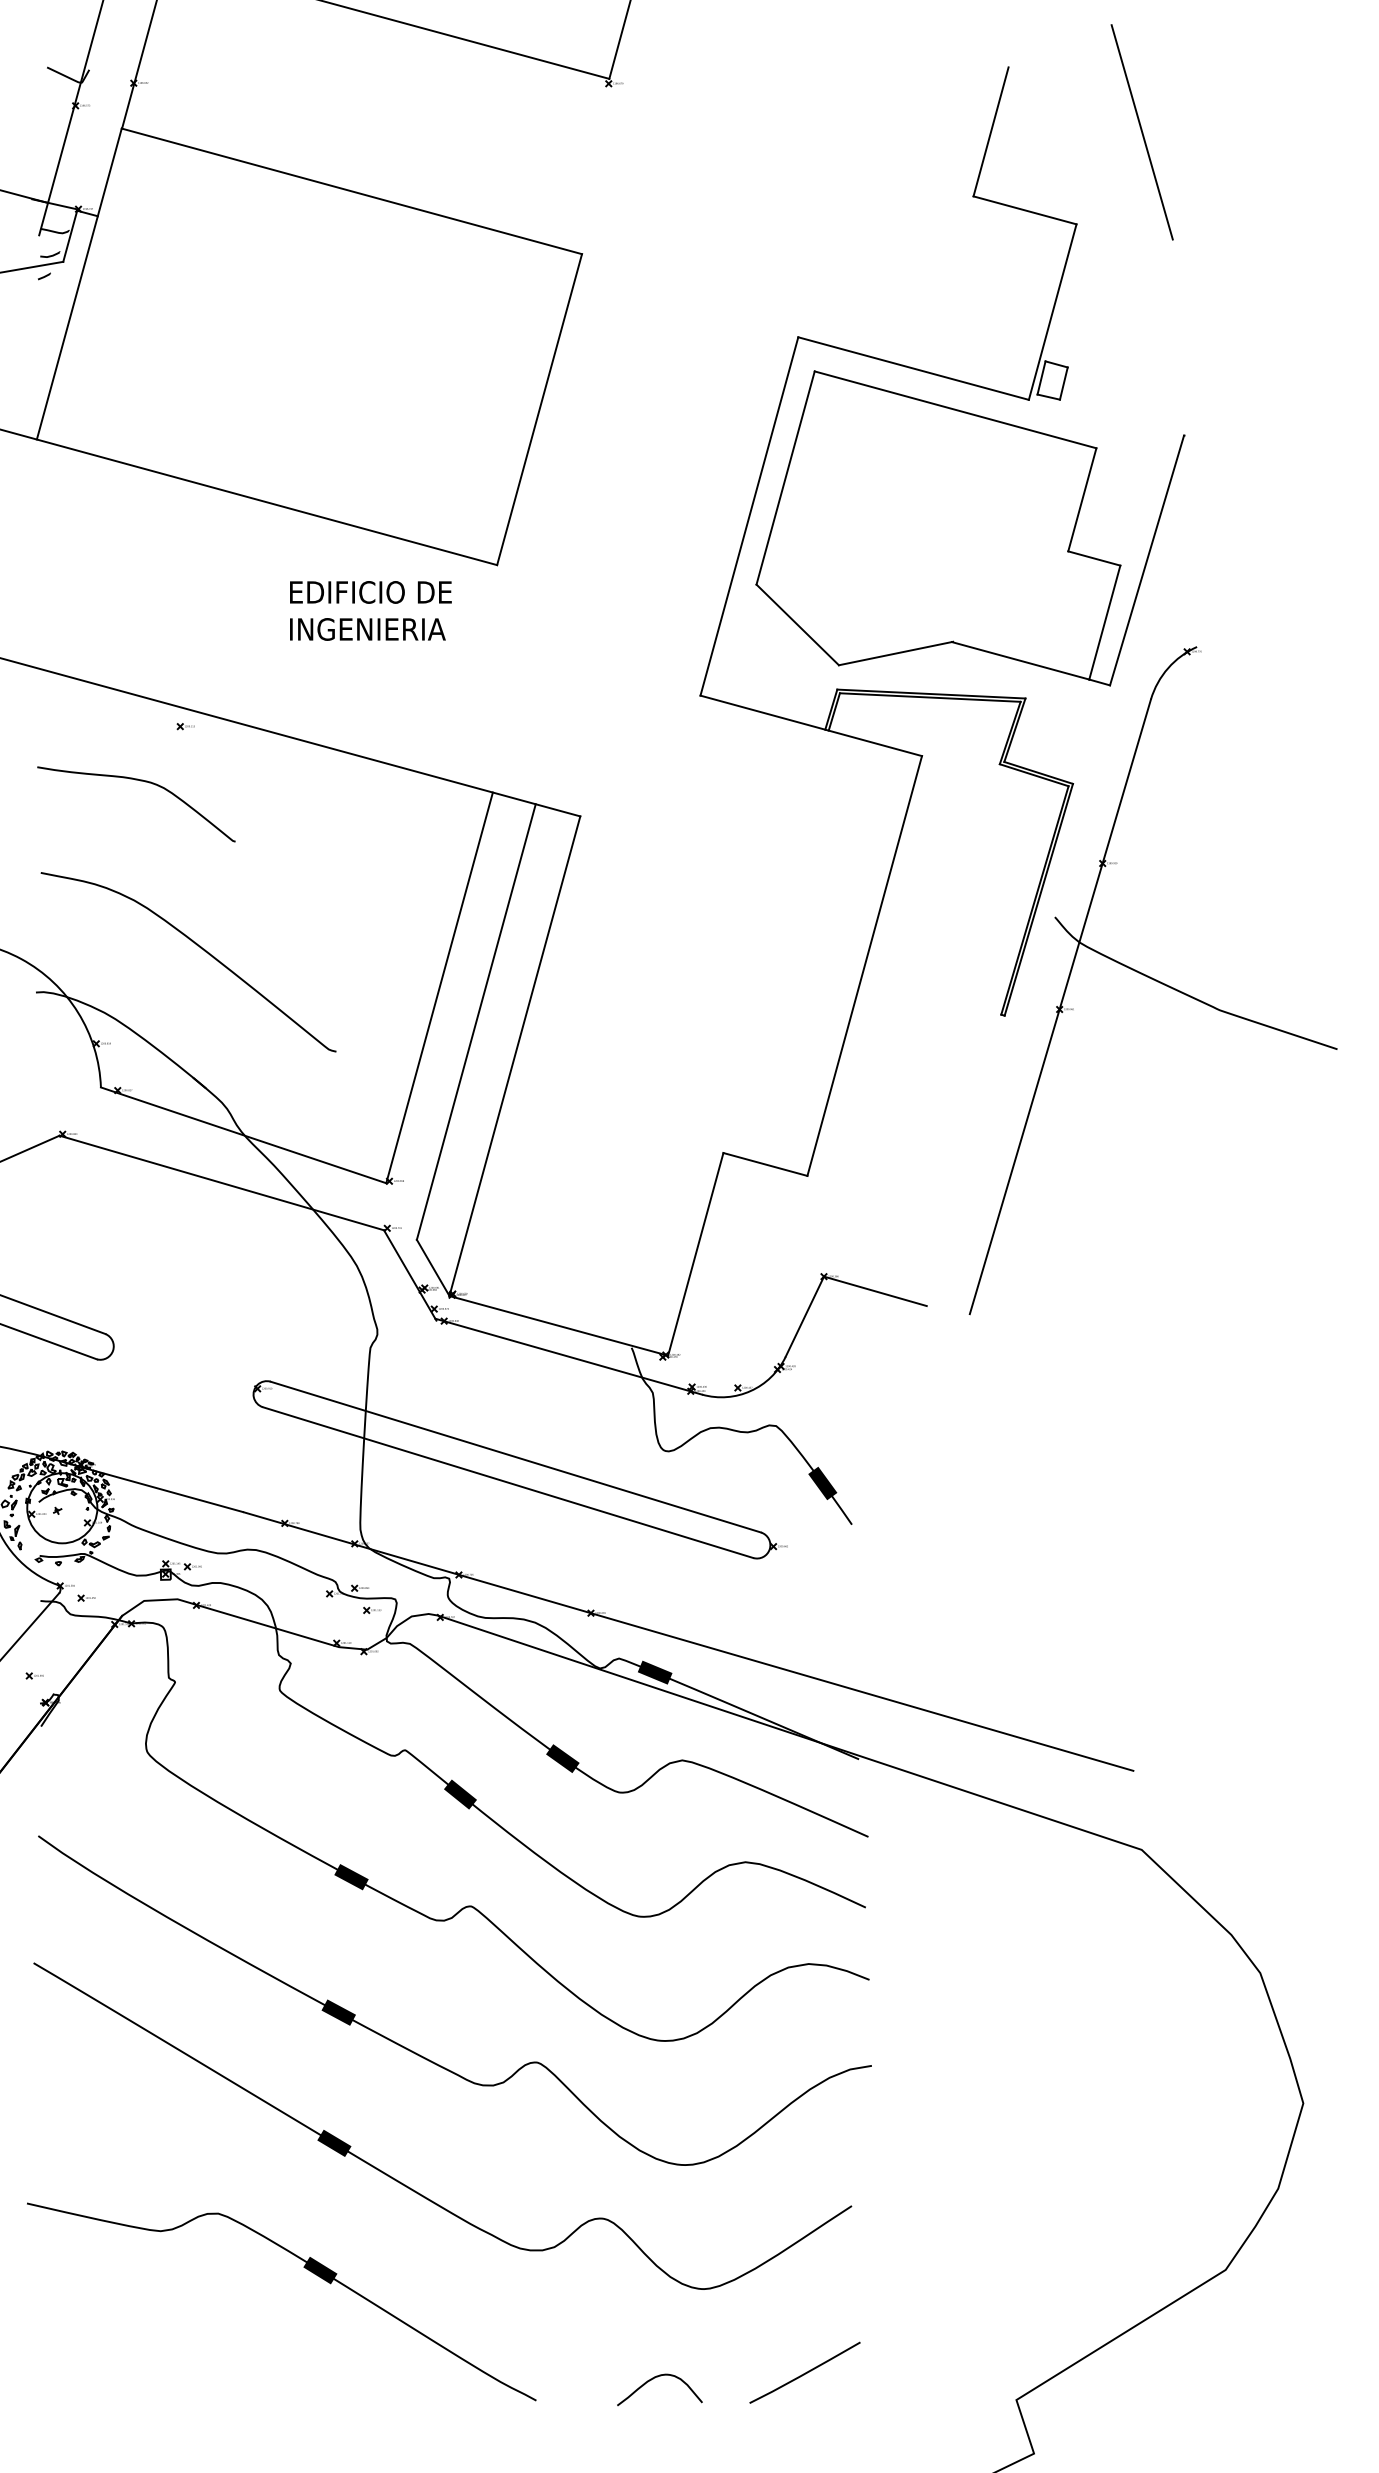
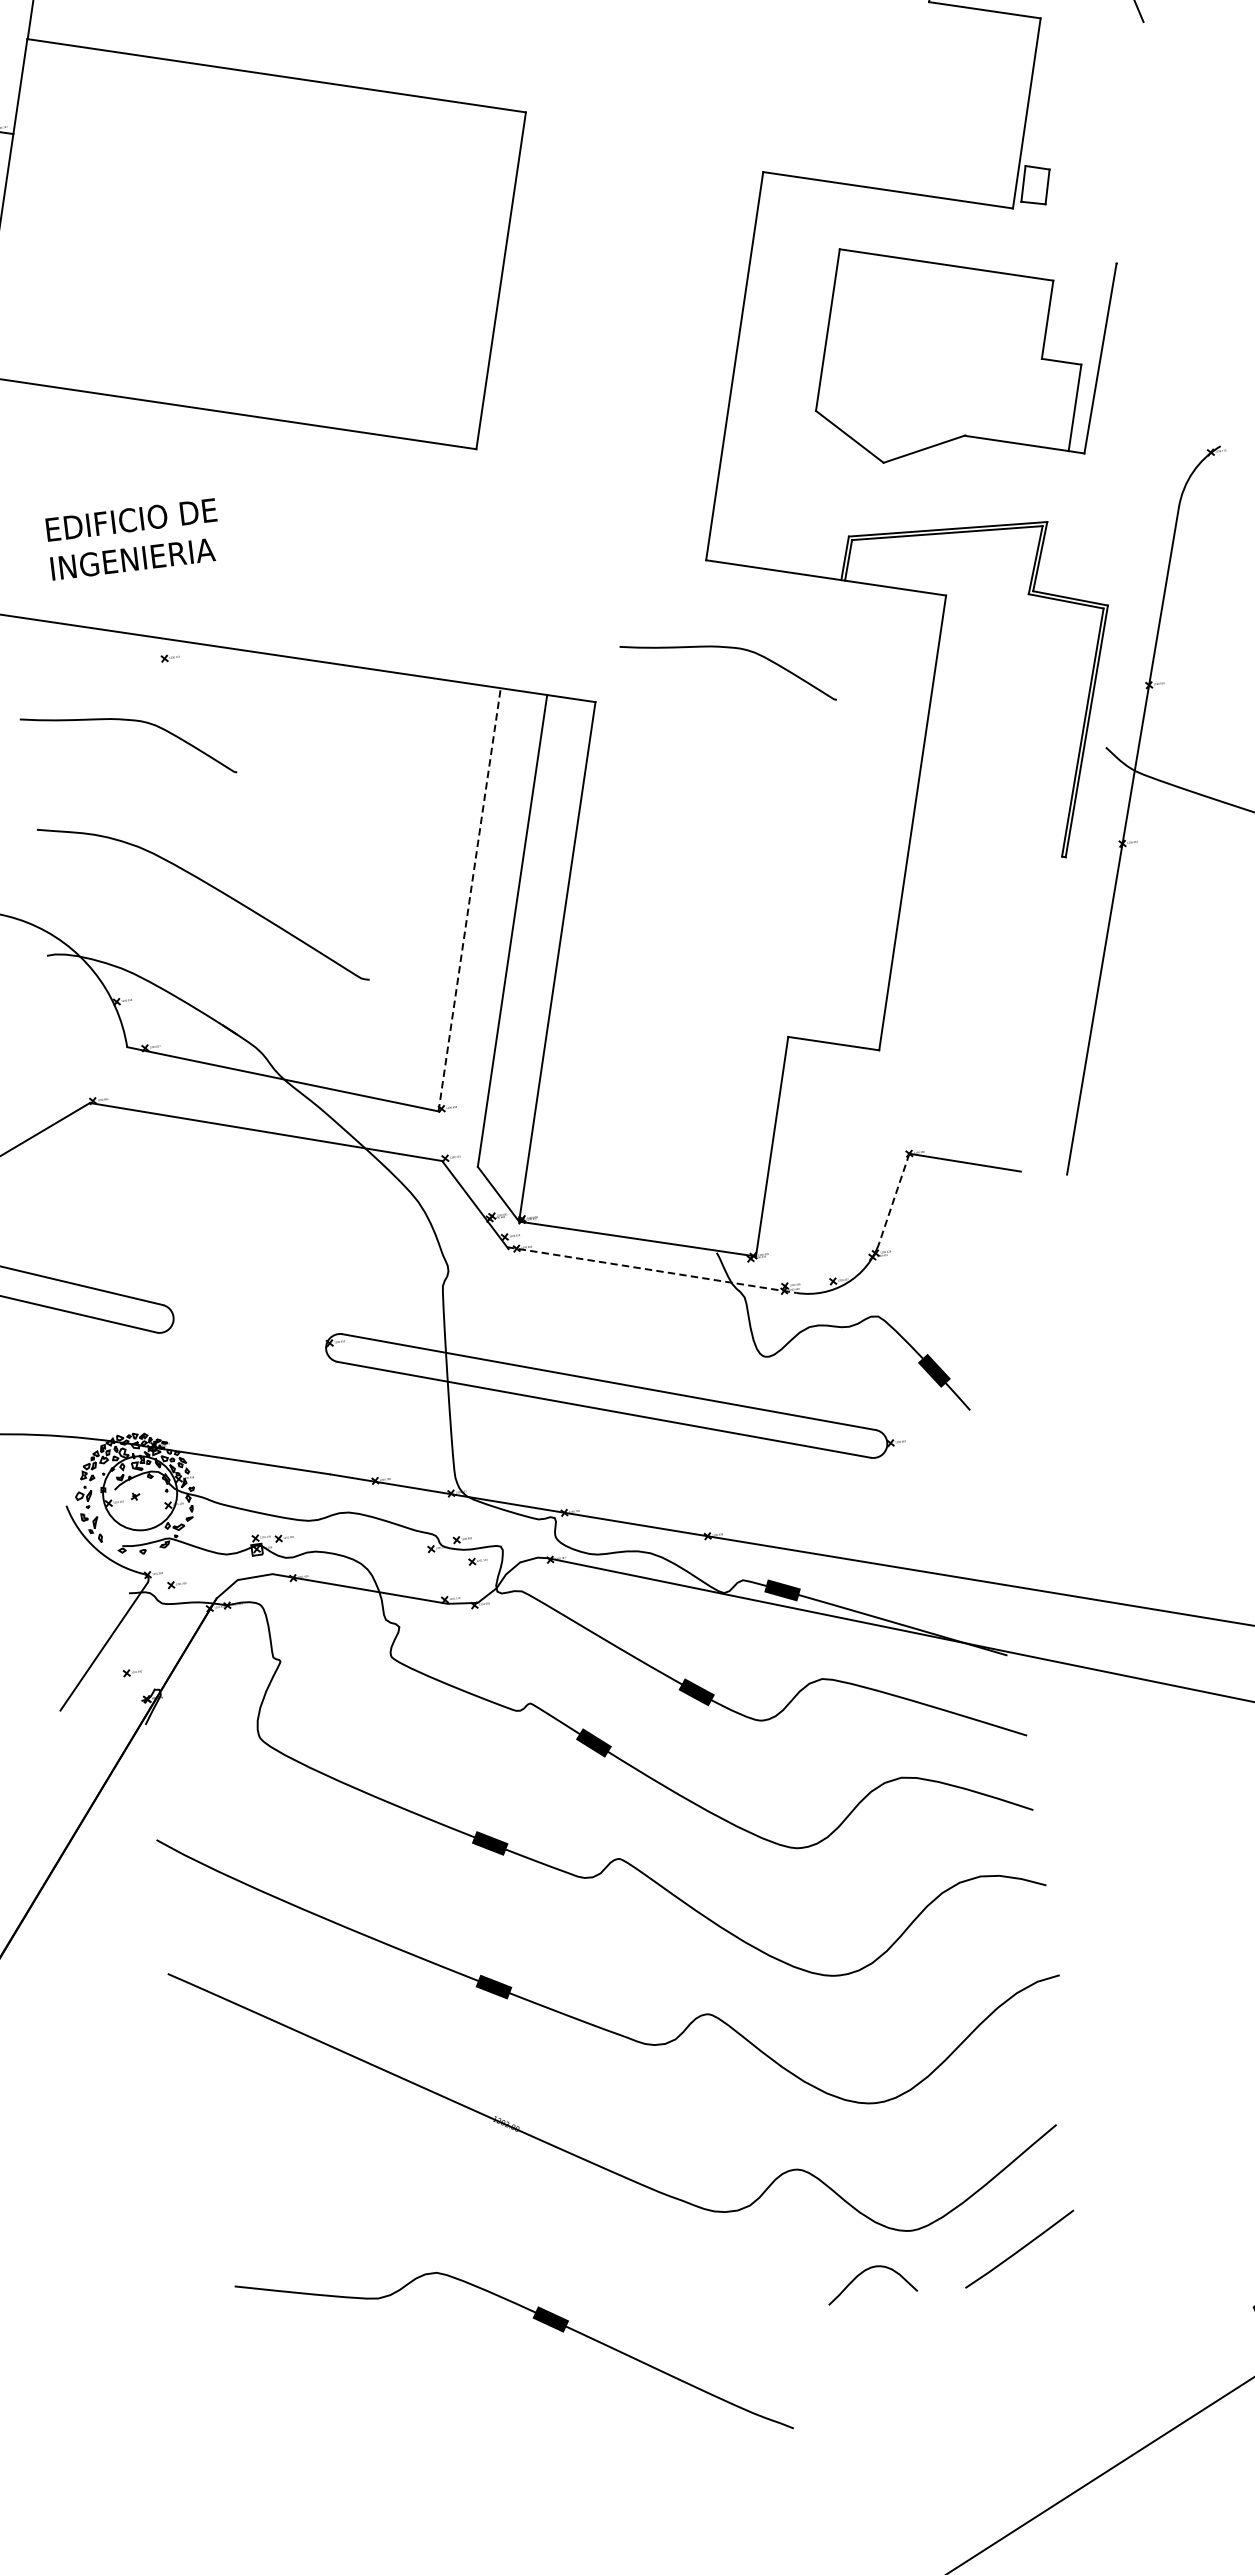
part: (970, 528) -> (968, 350), size x0.7
text: (370, 610) -> (133, 538), moved
curve: (712, 781) -> (729, 648), added
line: (439, 987) -> (469, 899), solid -> dashed
line: (804, 1317) -> (894, 1199), solid -> dashed
line: (568, 1356) -> (651, 1269), solid -> dashed
fill: (334, 2143) -> (506, 2124), removed
part: (304, 2268) -> (533, 2319), moved
line: (805, 2372) -> (1020, 2248), moved
curve: (653, 2379) -> (863, 2273), moved

